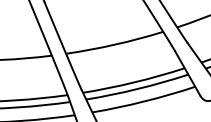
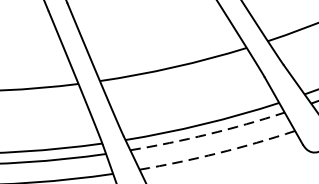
arc: (137, 89) -> (207, 135), solid -> dashed
arc: (144, 101) -> (218, 153), solid -> dashed

